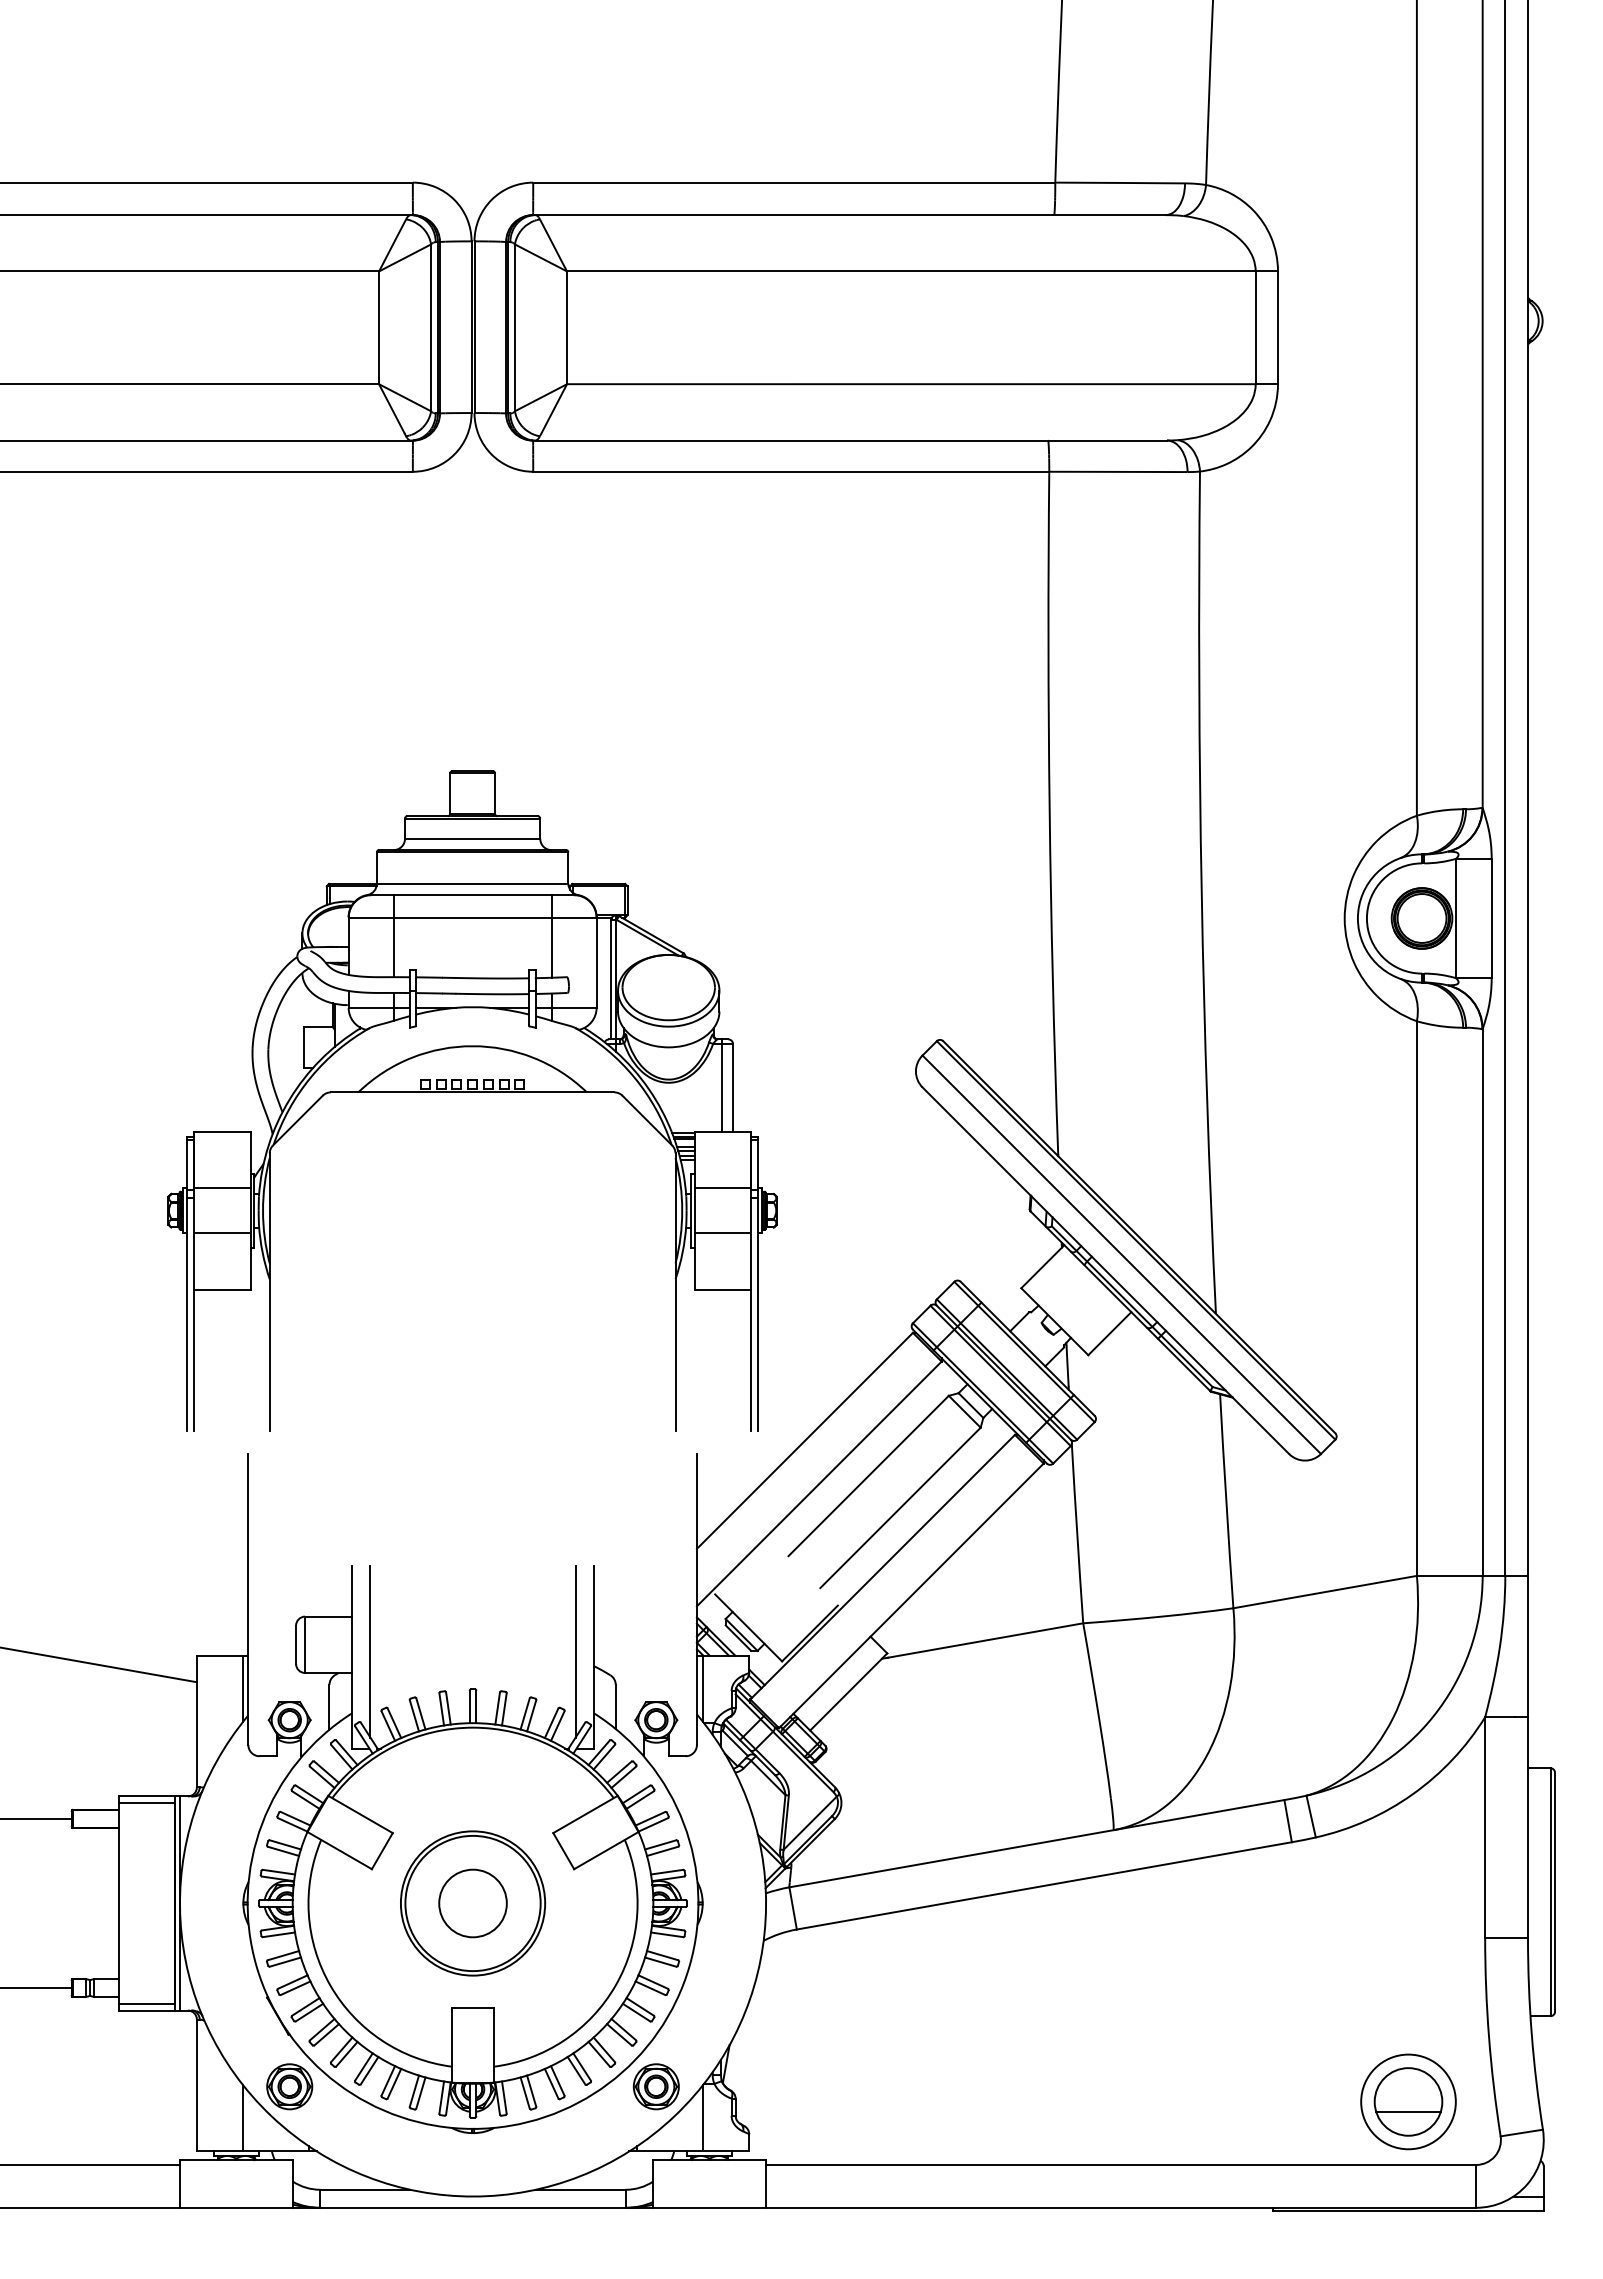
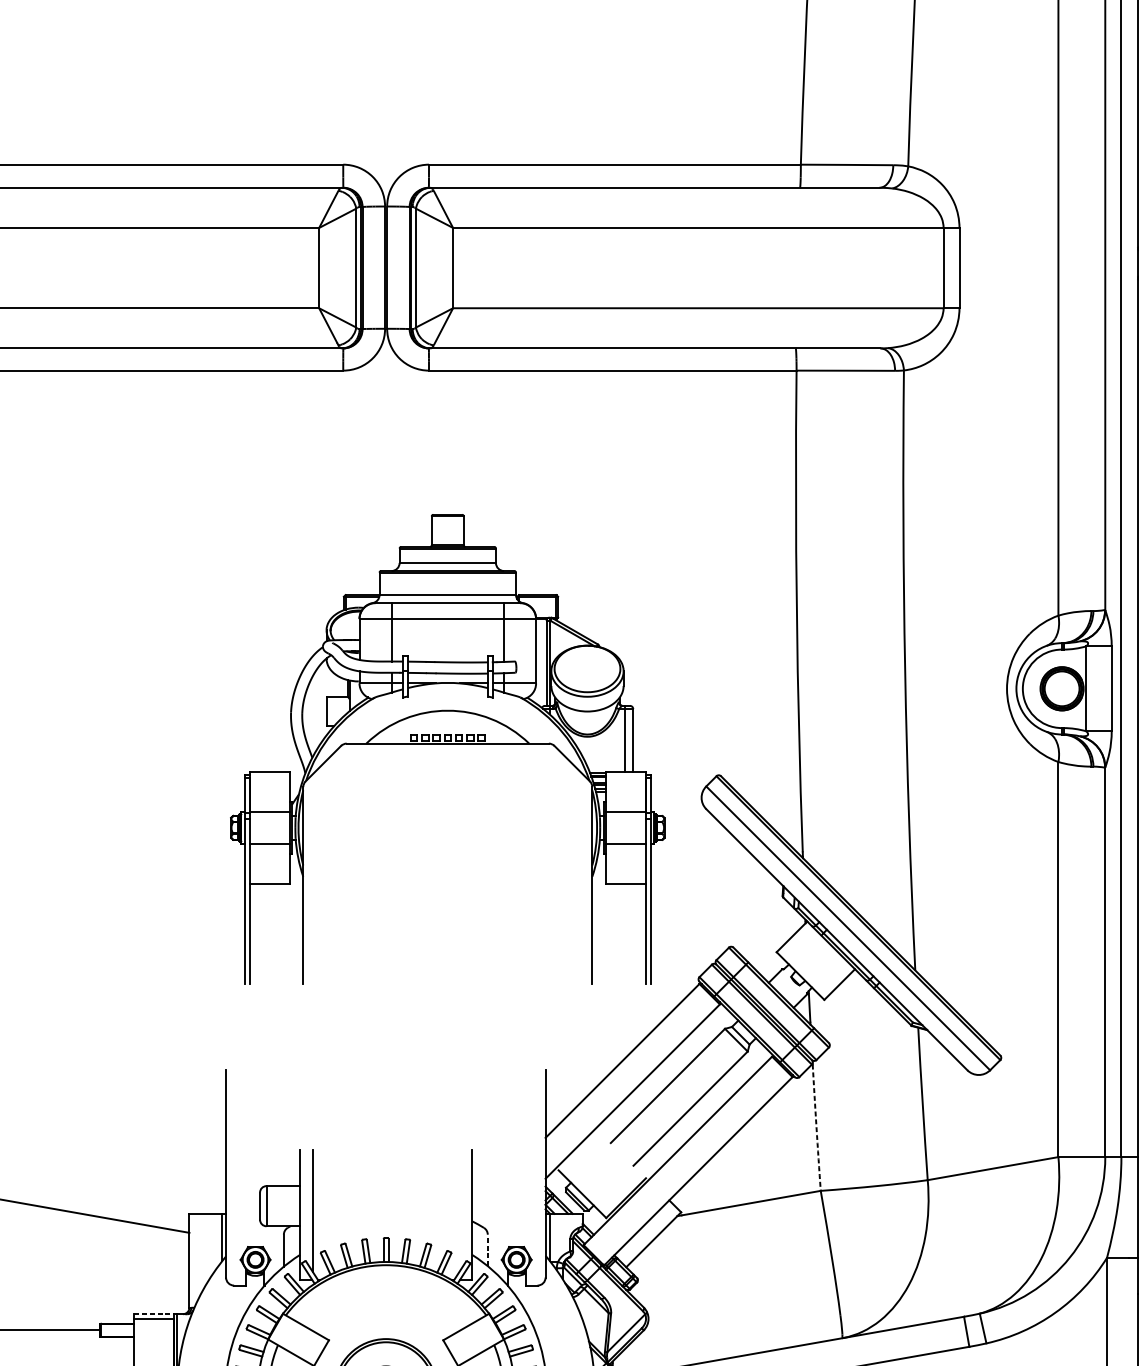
part: (472, 1092) -> (447, 743), moved
arc: (1077, 1534) -> (816, 1127), solid -> dashed
line: (575, 1651) -> (459, 1210), removed
line: (615, 1706) -> (487, 1250), solid -> dashed
line: (147, 1796) -> (154, 1314), solid -> dashed

